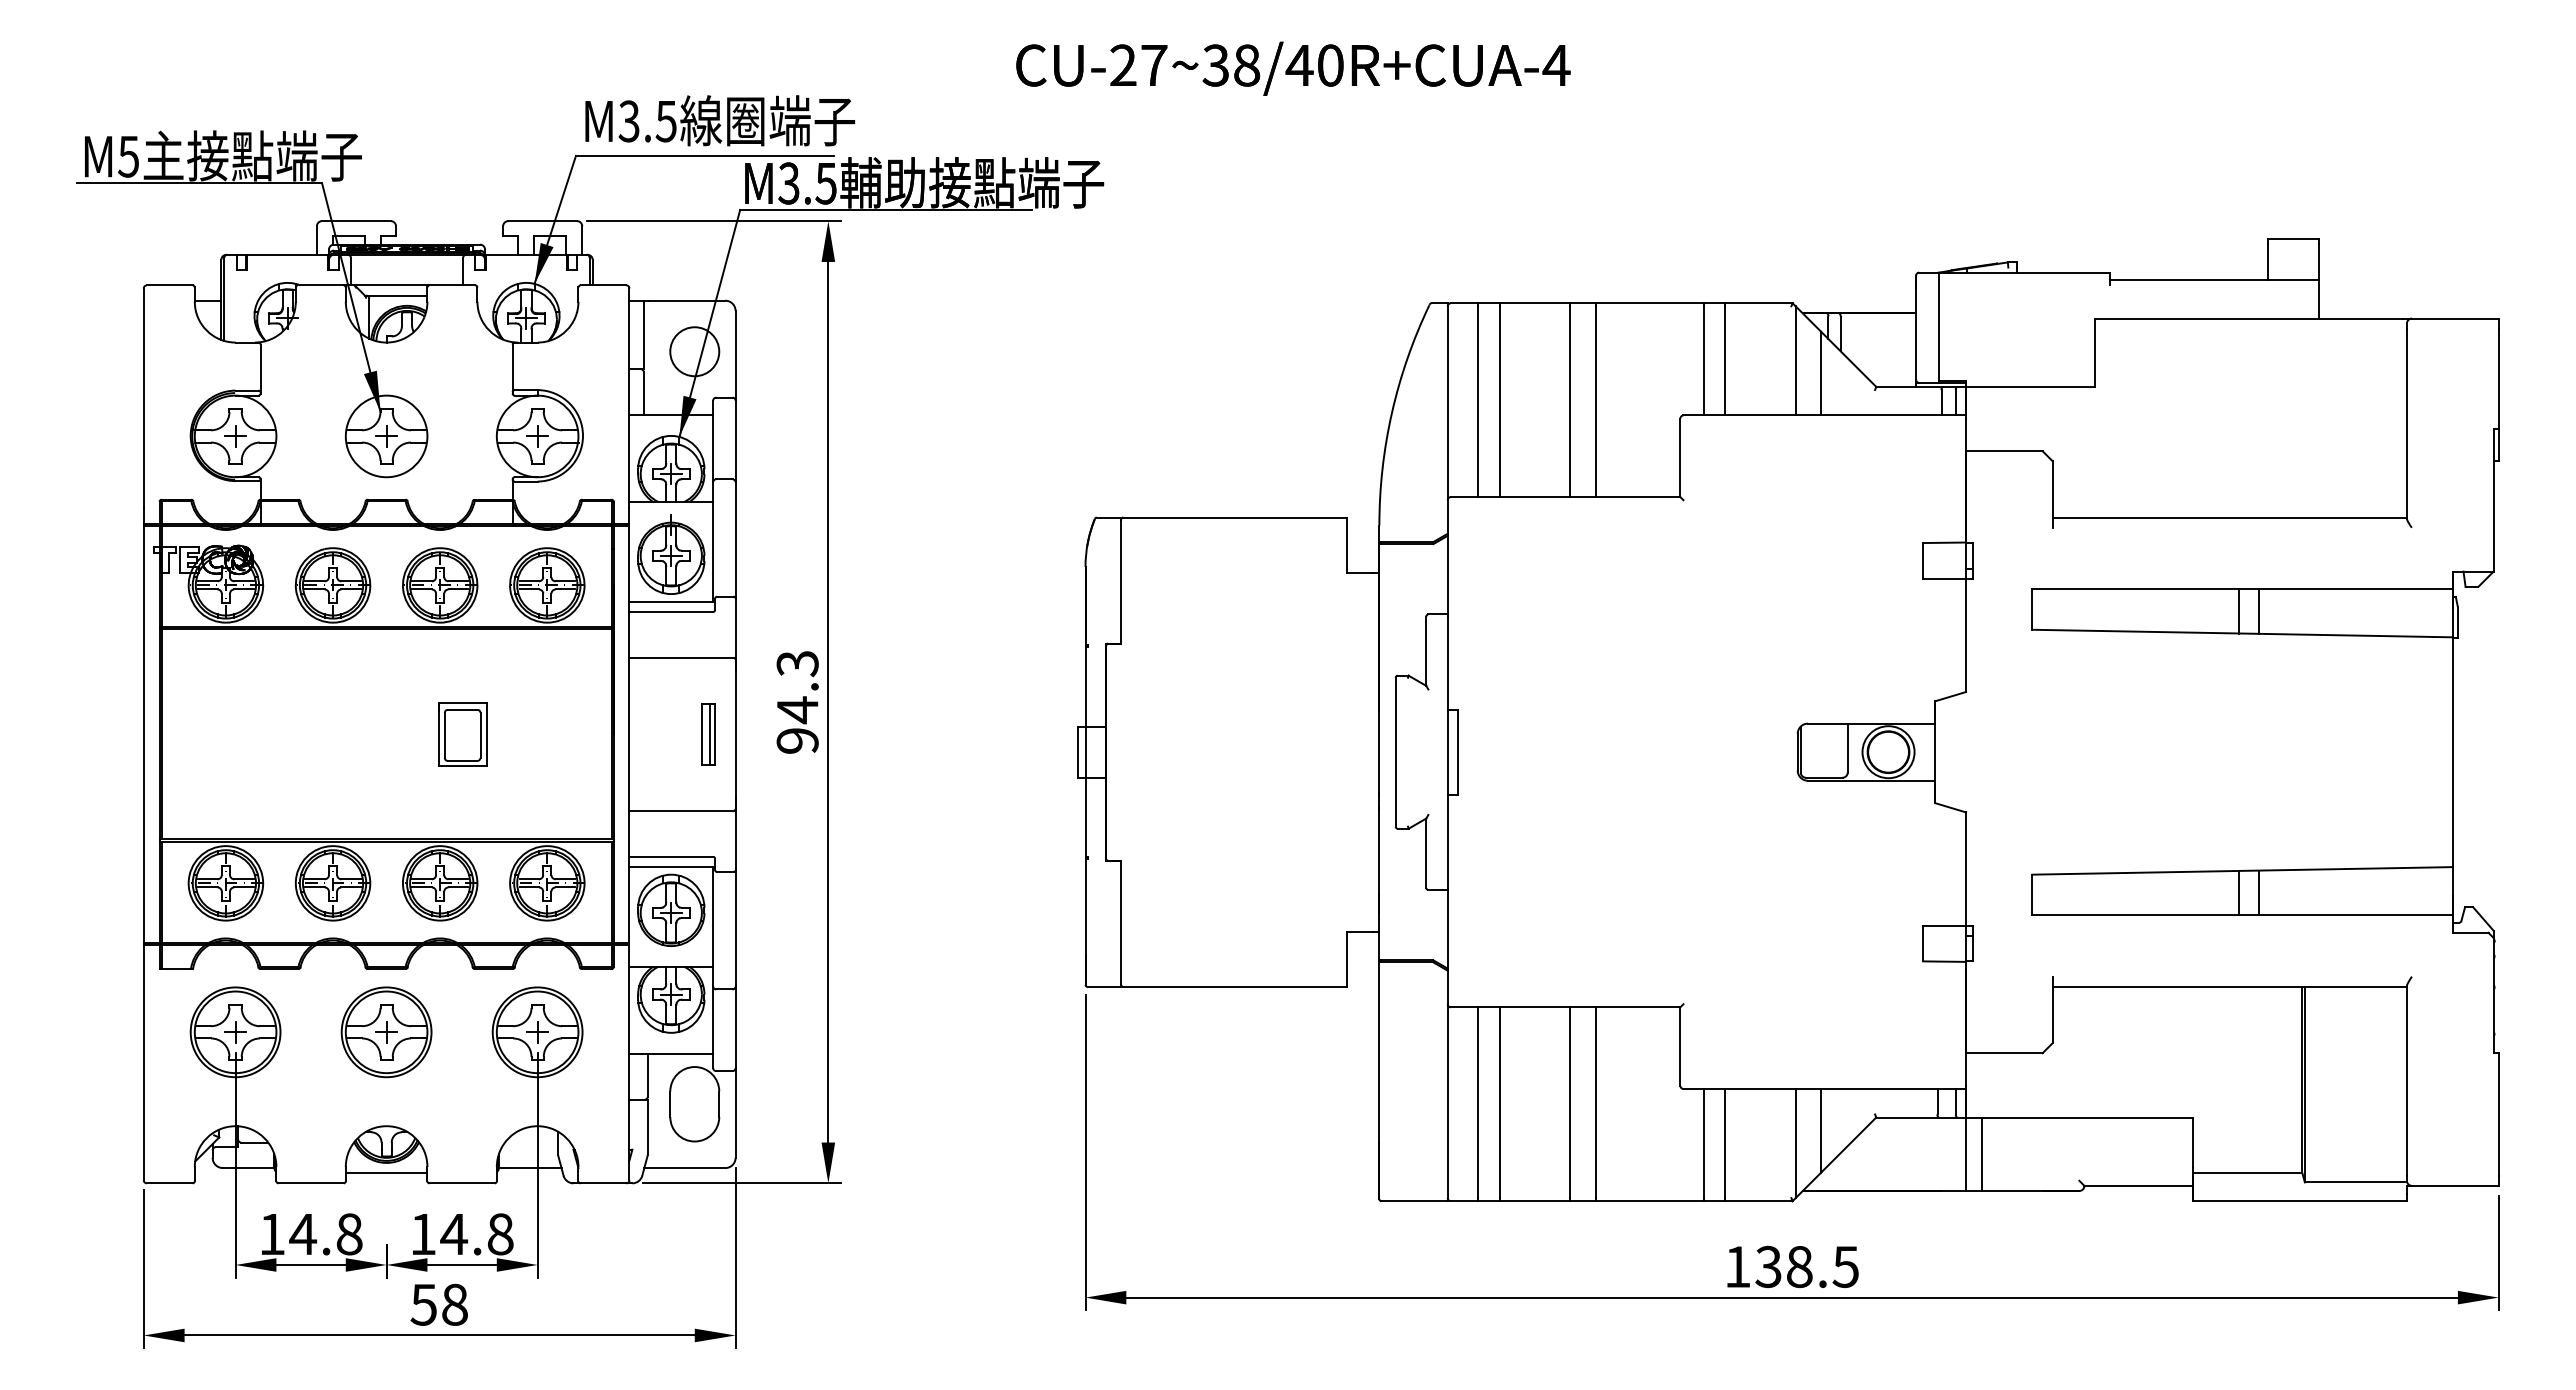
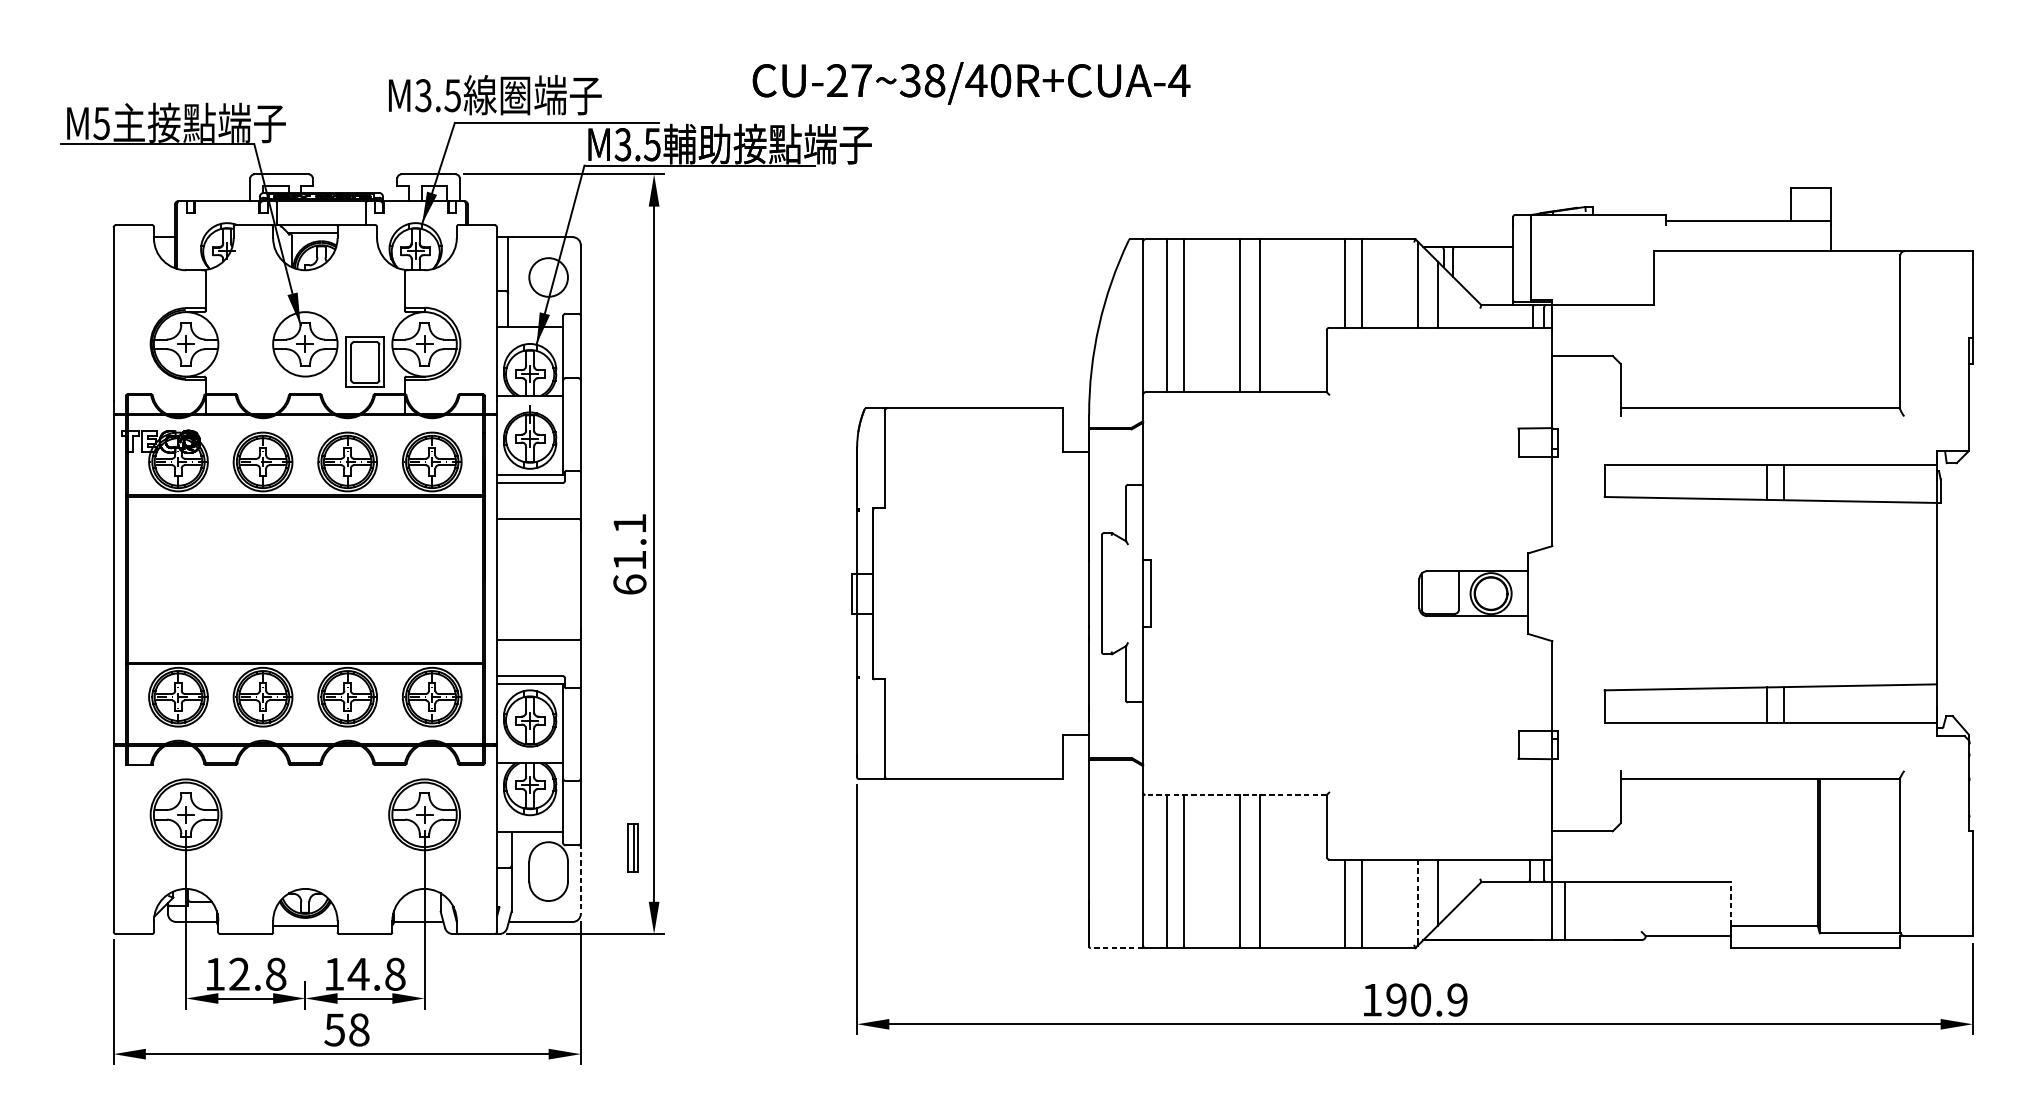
text: (1293, 68) -> (971, 83), moved
text: (720, 120) -> (495, 94), moved
text: (797, 702) -> (629, 554), 94.3 -> 61.1
part: (462, 734) -> (365, 361), moved
part: (708, 734) -> (632, 848), moved
line: (1565, 1007) -> (1236, 795), solid -> dashed
part: (386, 1032) -> (305, 814), removed
line: (735, 1112) -> (580, 878), solid -> dashed
line: (1795, 1141) -> (1417, 901), solid -> dashed
line: (2192, 1145) -> (1731, 904), solid -> dashed
line: (1414, 1201) -> (1116, 948), solid -> dashed
text: (303, 1233) -> (239, 973), 14.8 -> 12.8
text: (1806, 1266) -> (1426, 999), 138.5 -> 190.9

